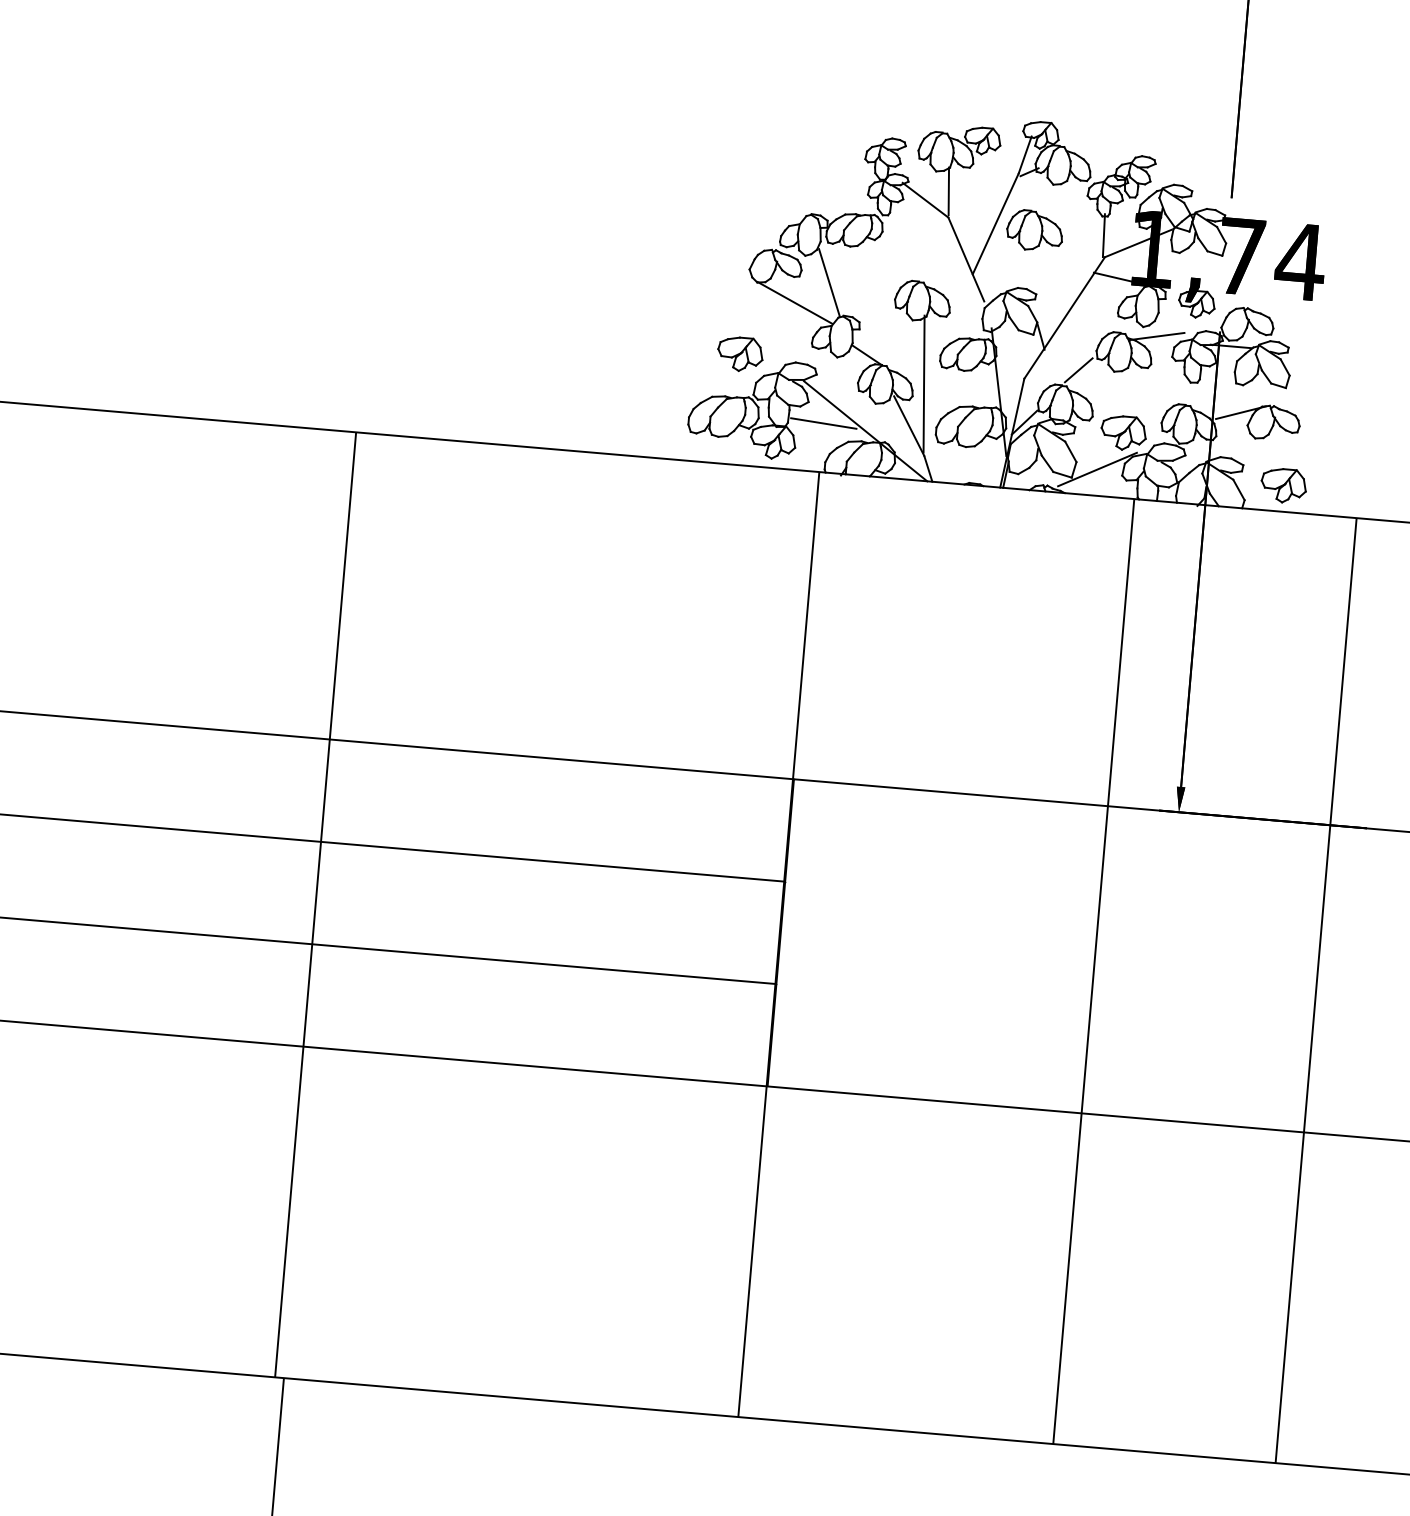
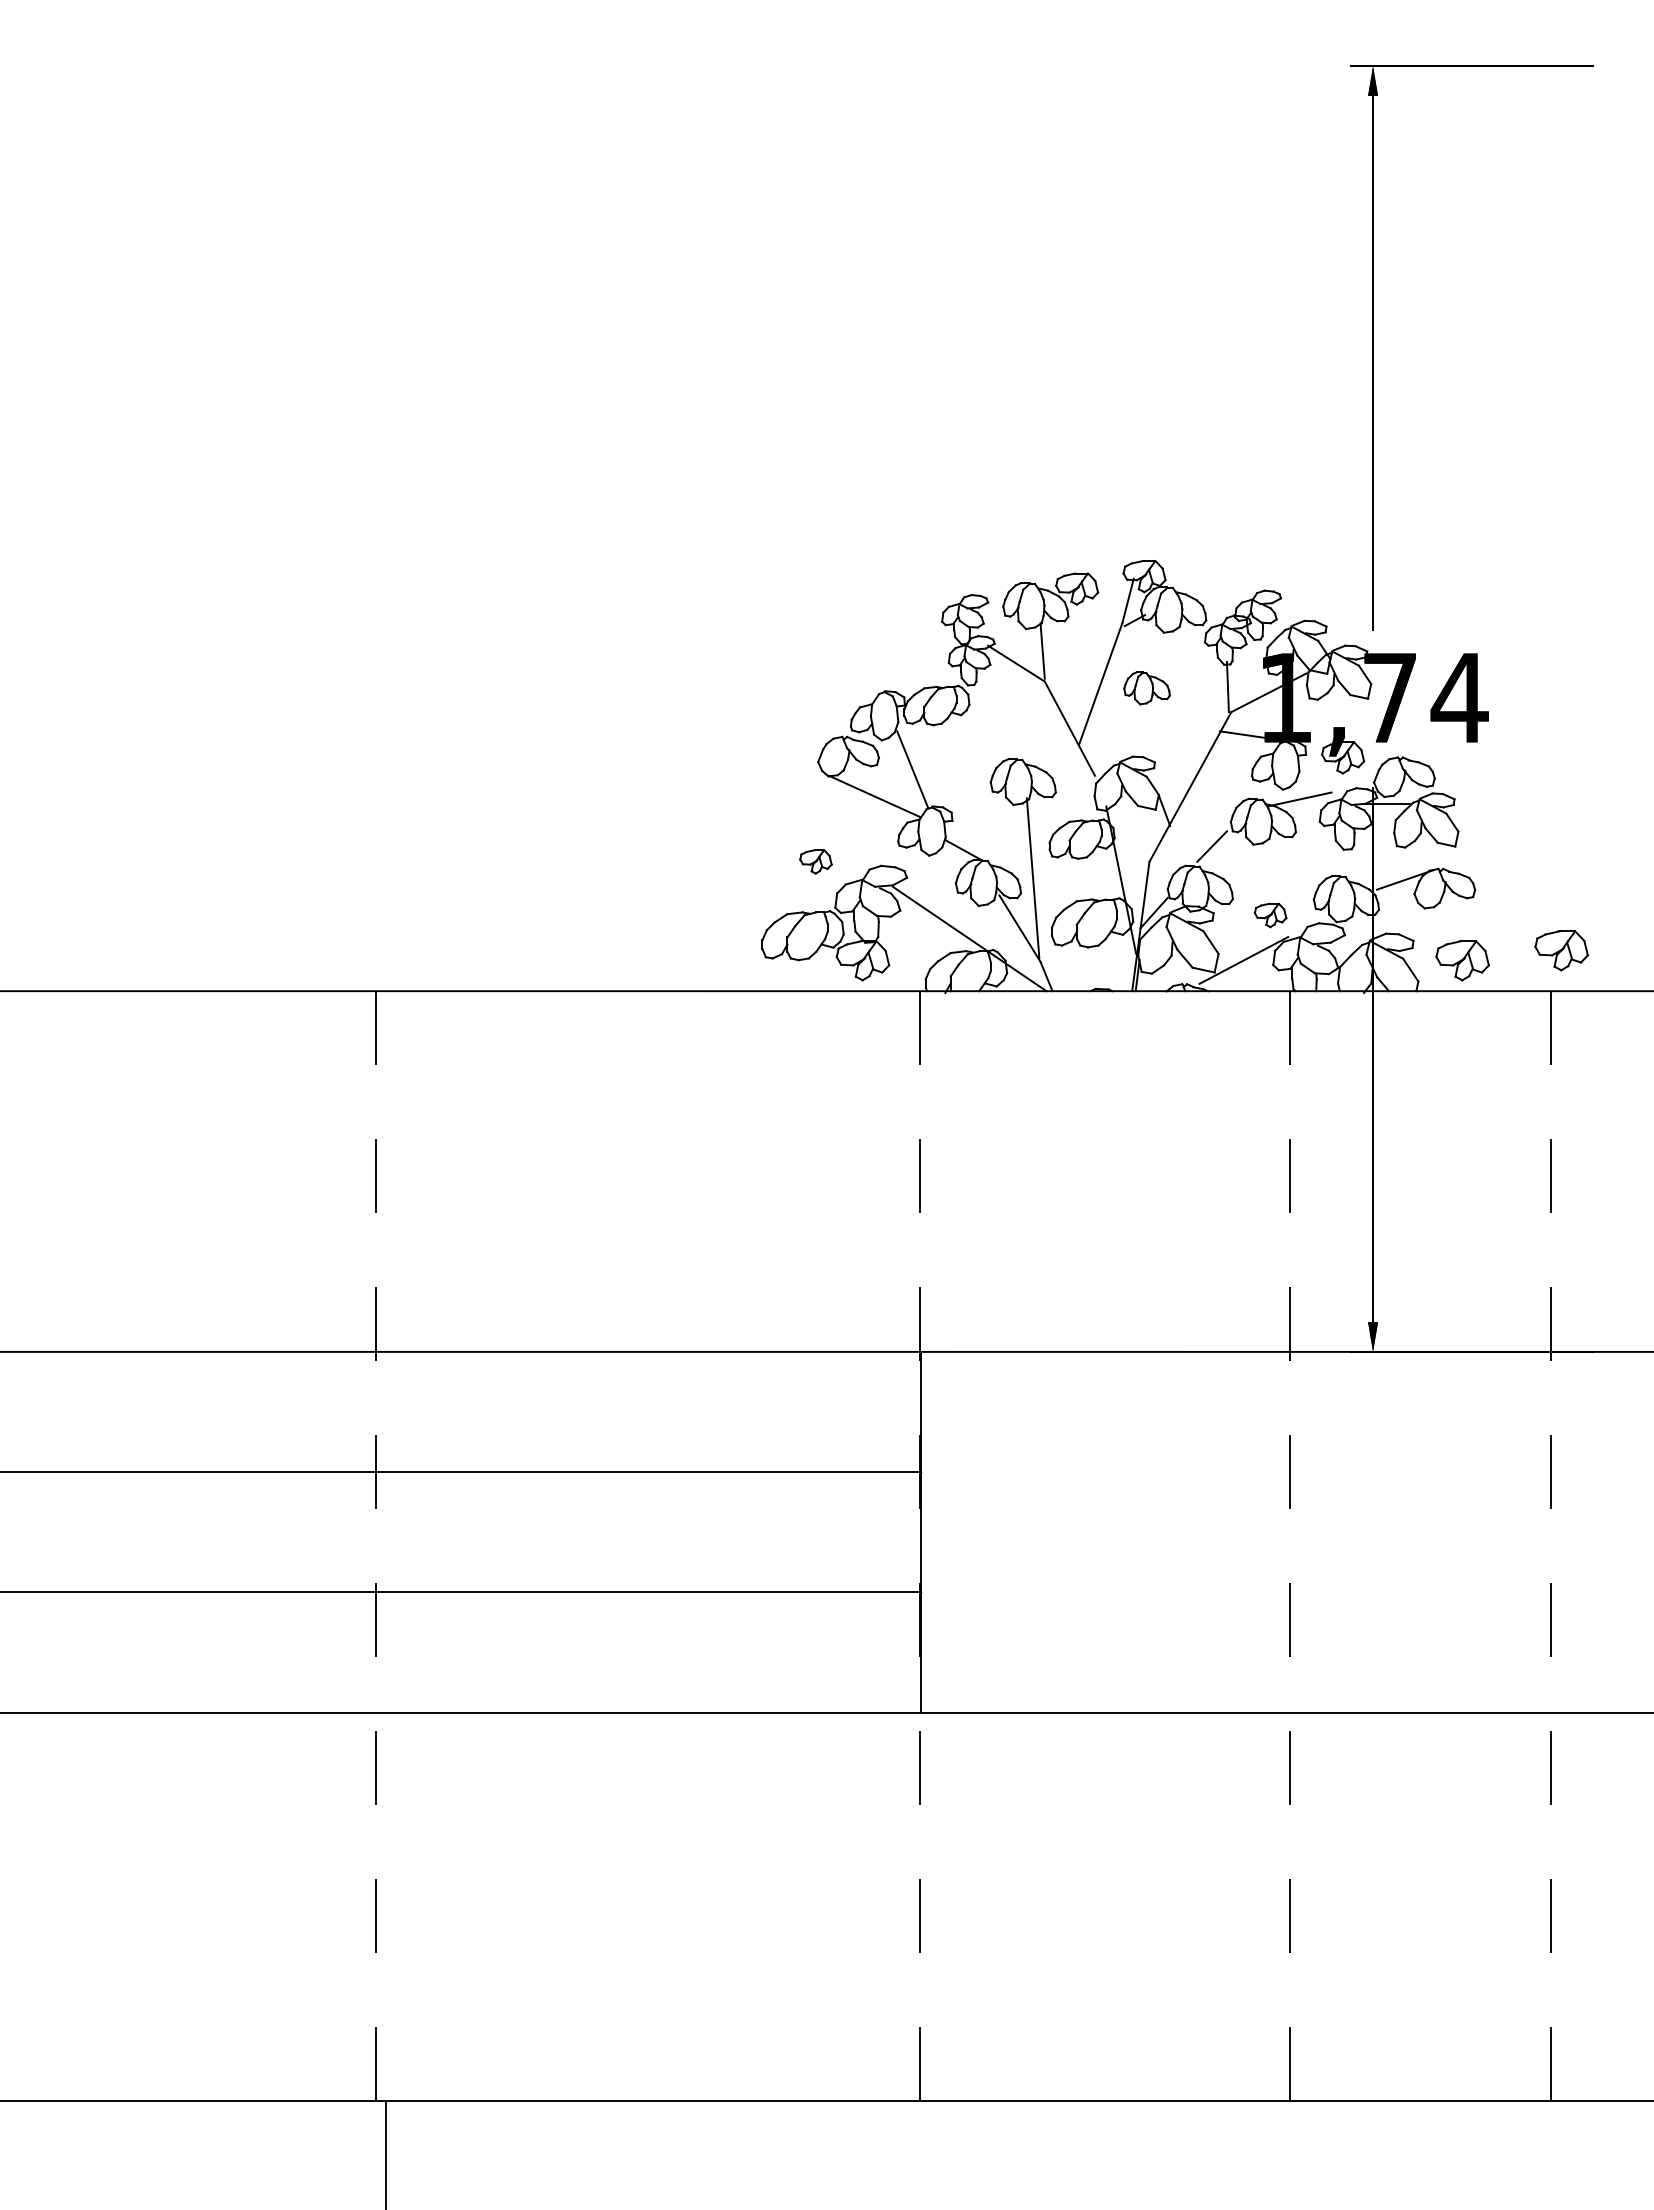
part: (1034, 230) -> (1146, 688), size x0.7
part: (740, 354) -> (815, 861), size x0.6
line: (823, 423) -> (919, 934), removed
part: (1123, 433) -> (1270, 915), size x0.6
part: (1368, 484) -> (1561, 950), added
line: (315, 905) -> (375, 1546), solid -> dashed
line: (778, 944) -> (919, 1546), solid -> dashed
line: (1093, 971) -> (1289, 1546), solid -> dashed
line: (1315, 990) -> (1550, 1546), solid -> dashed

